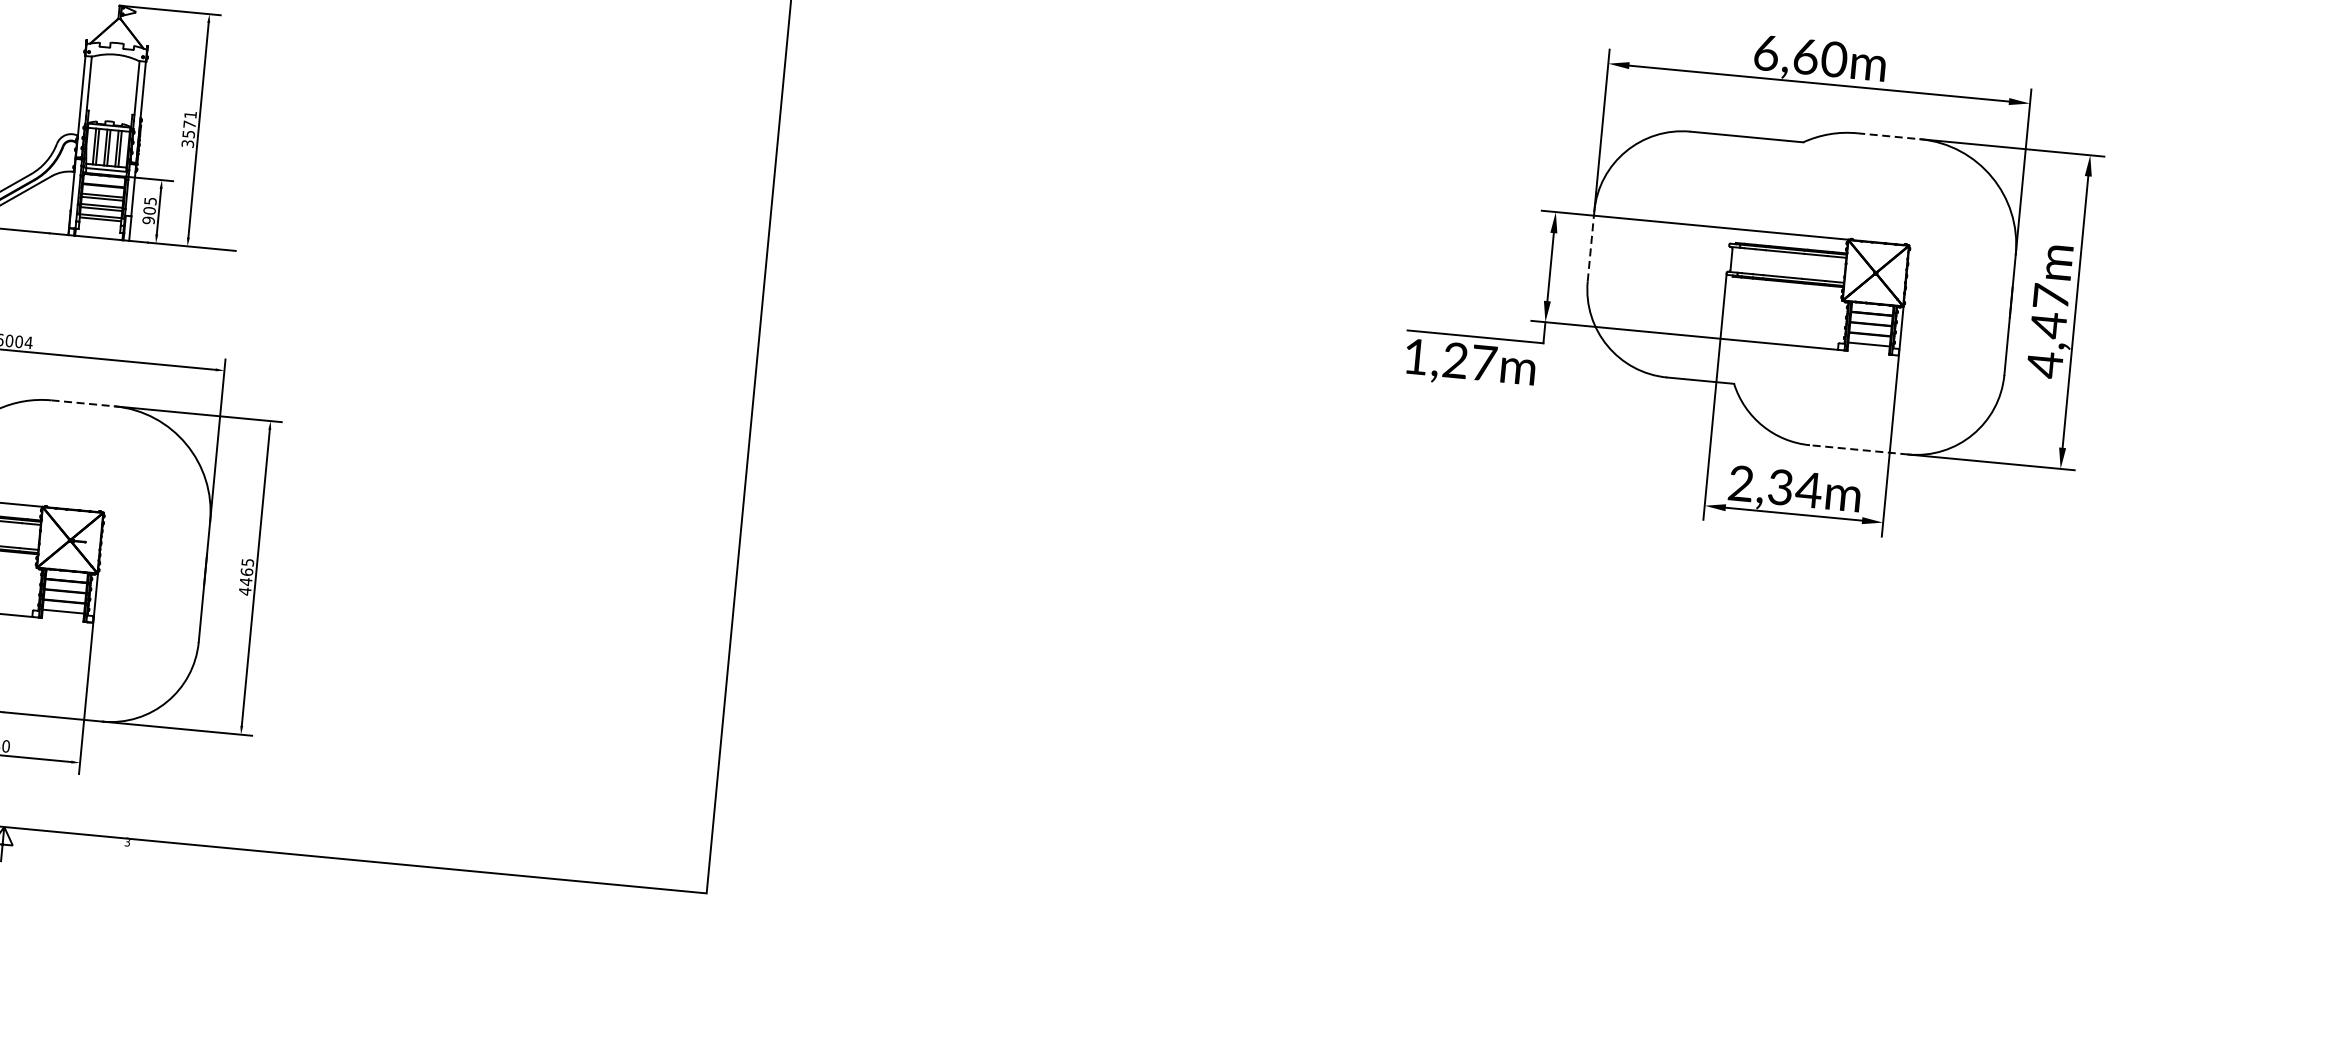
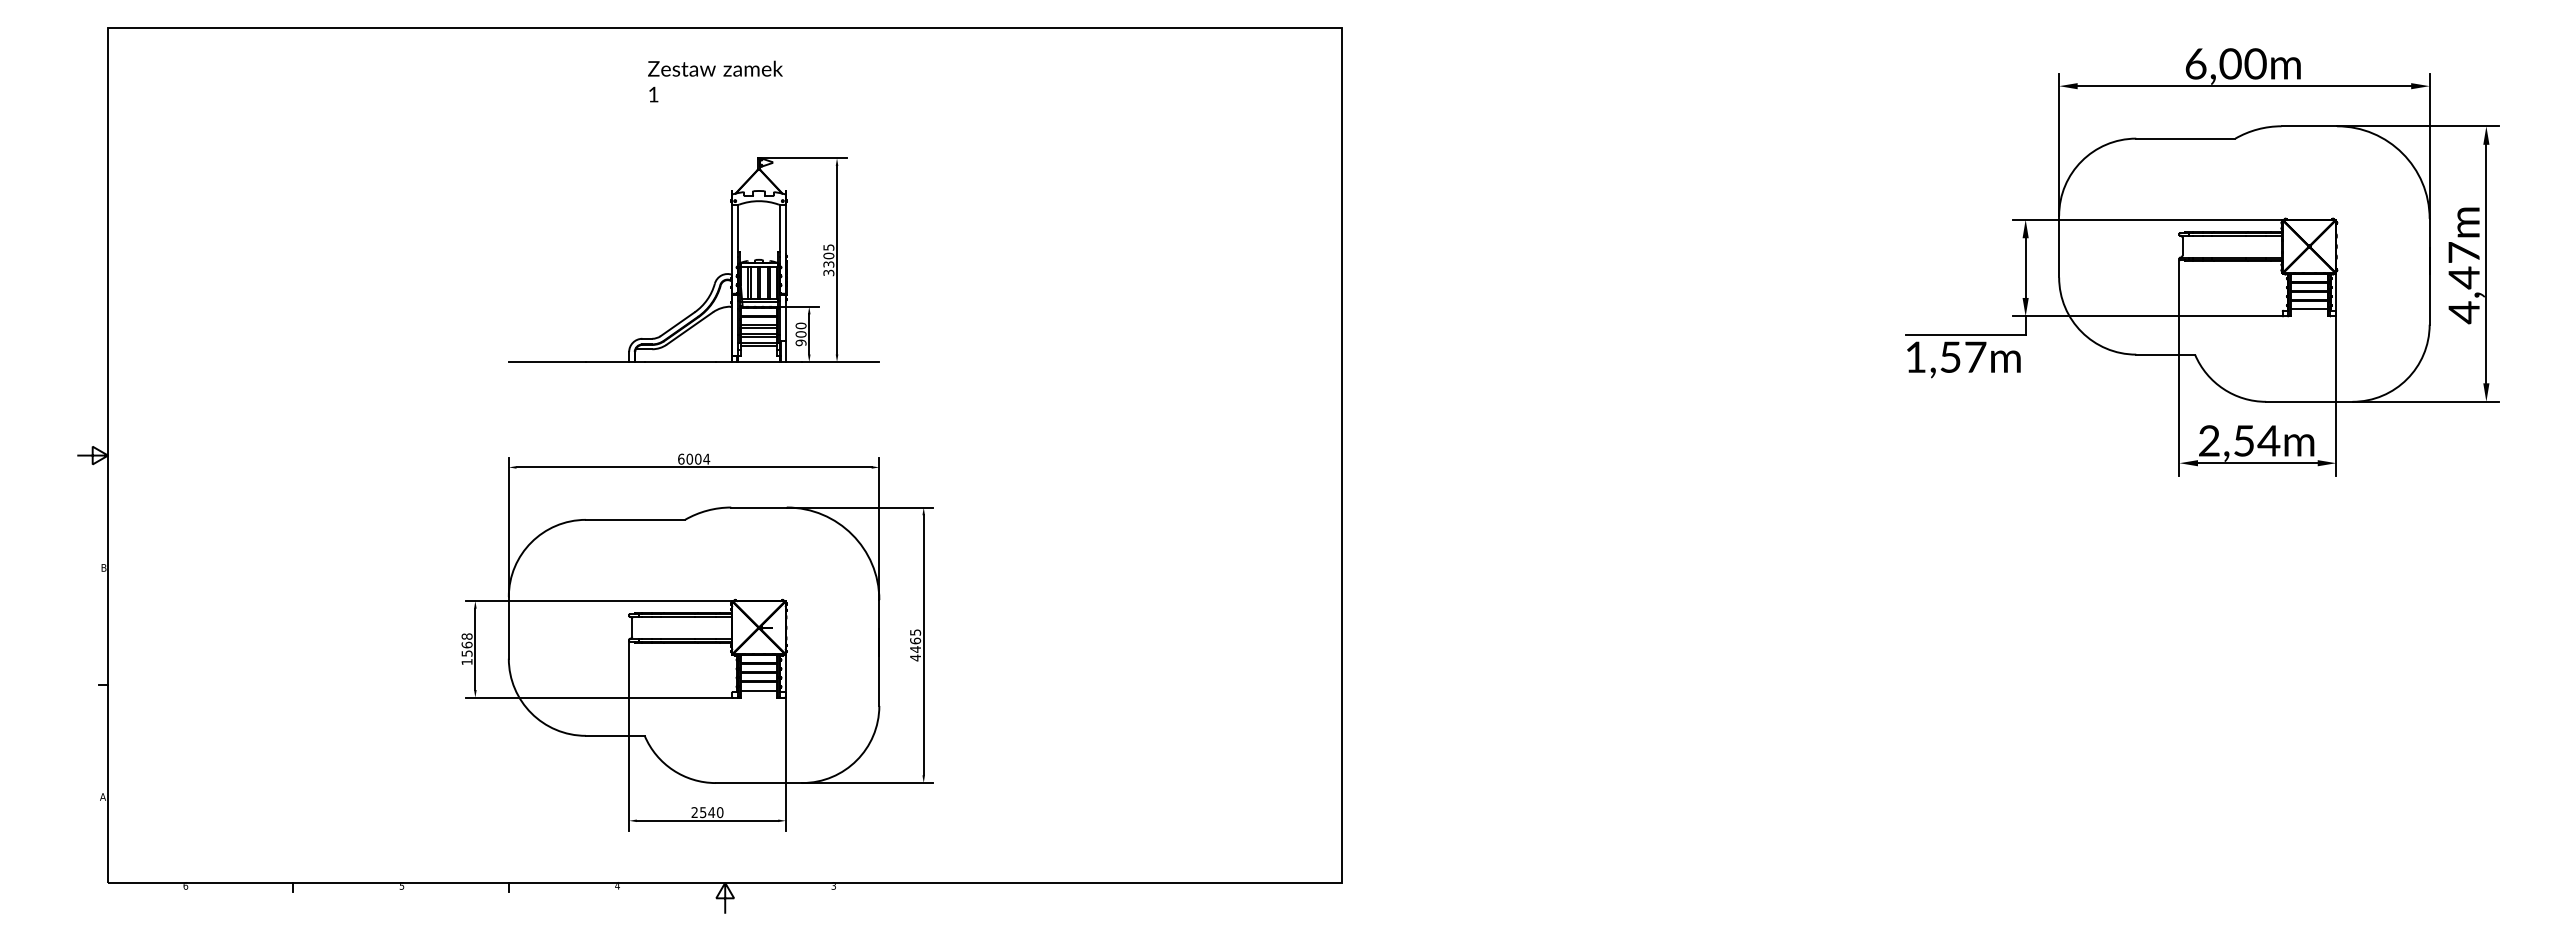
text: (1805, 56) -> (2230, 63), 6,60m -> 6,00m
text: (189, 123) -> (828, 255), 3571 -> 3305
line: (1888, 136) -> (2309, 126), dashed -> solid
text: (149, 200) -> (800, 325), 905 -> 900
line: (1591, 246) -> (2059, 246), dashed -> solid
text: (1455, 359) -> (1950, 356), 1,27m -> 1,57m
line: (83, 403) -> (759, 507), dashed -> solid
line: (1858, 449) -> (2308, 401), dashed -> solid
text: (1780, 486) -> (2243, 440), 2,34m -> 2,54m

